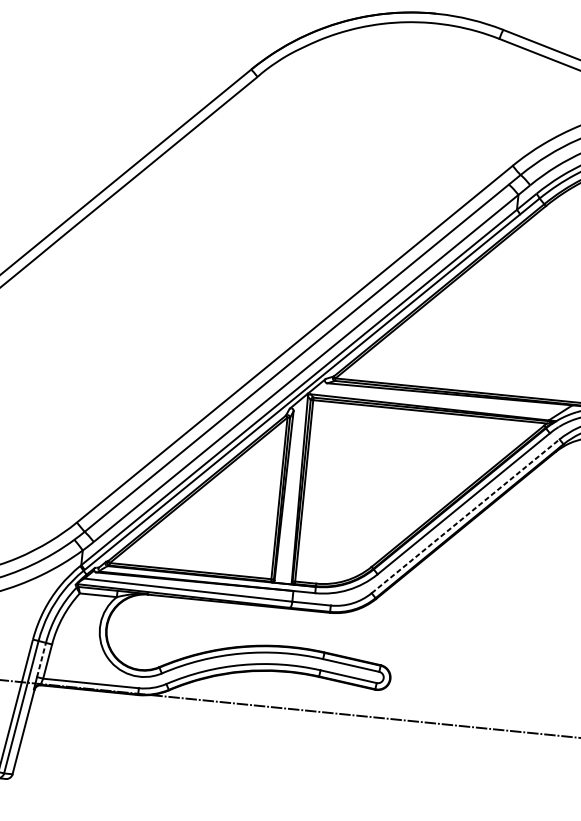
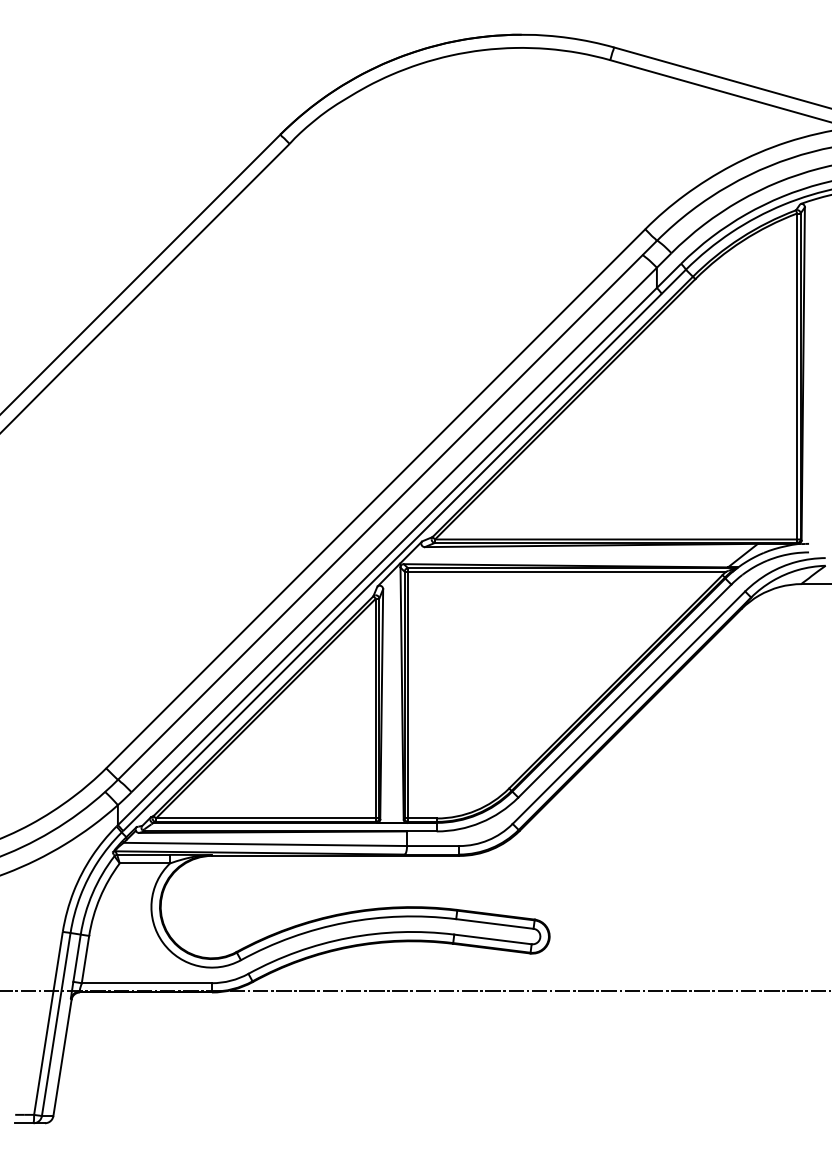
line: (466, 516) -> (629, 707), dashed -> solid
line: (41, 660) -> (77, 958), dashed -> solid

